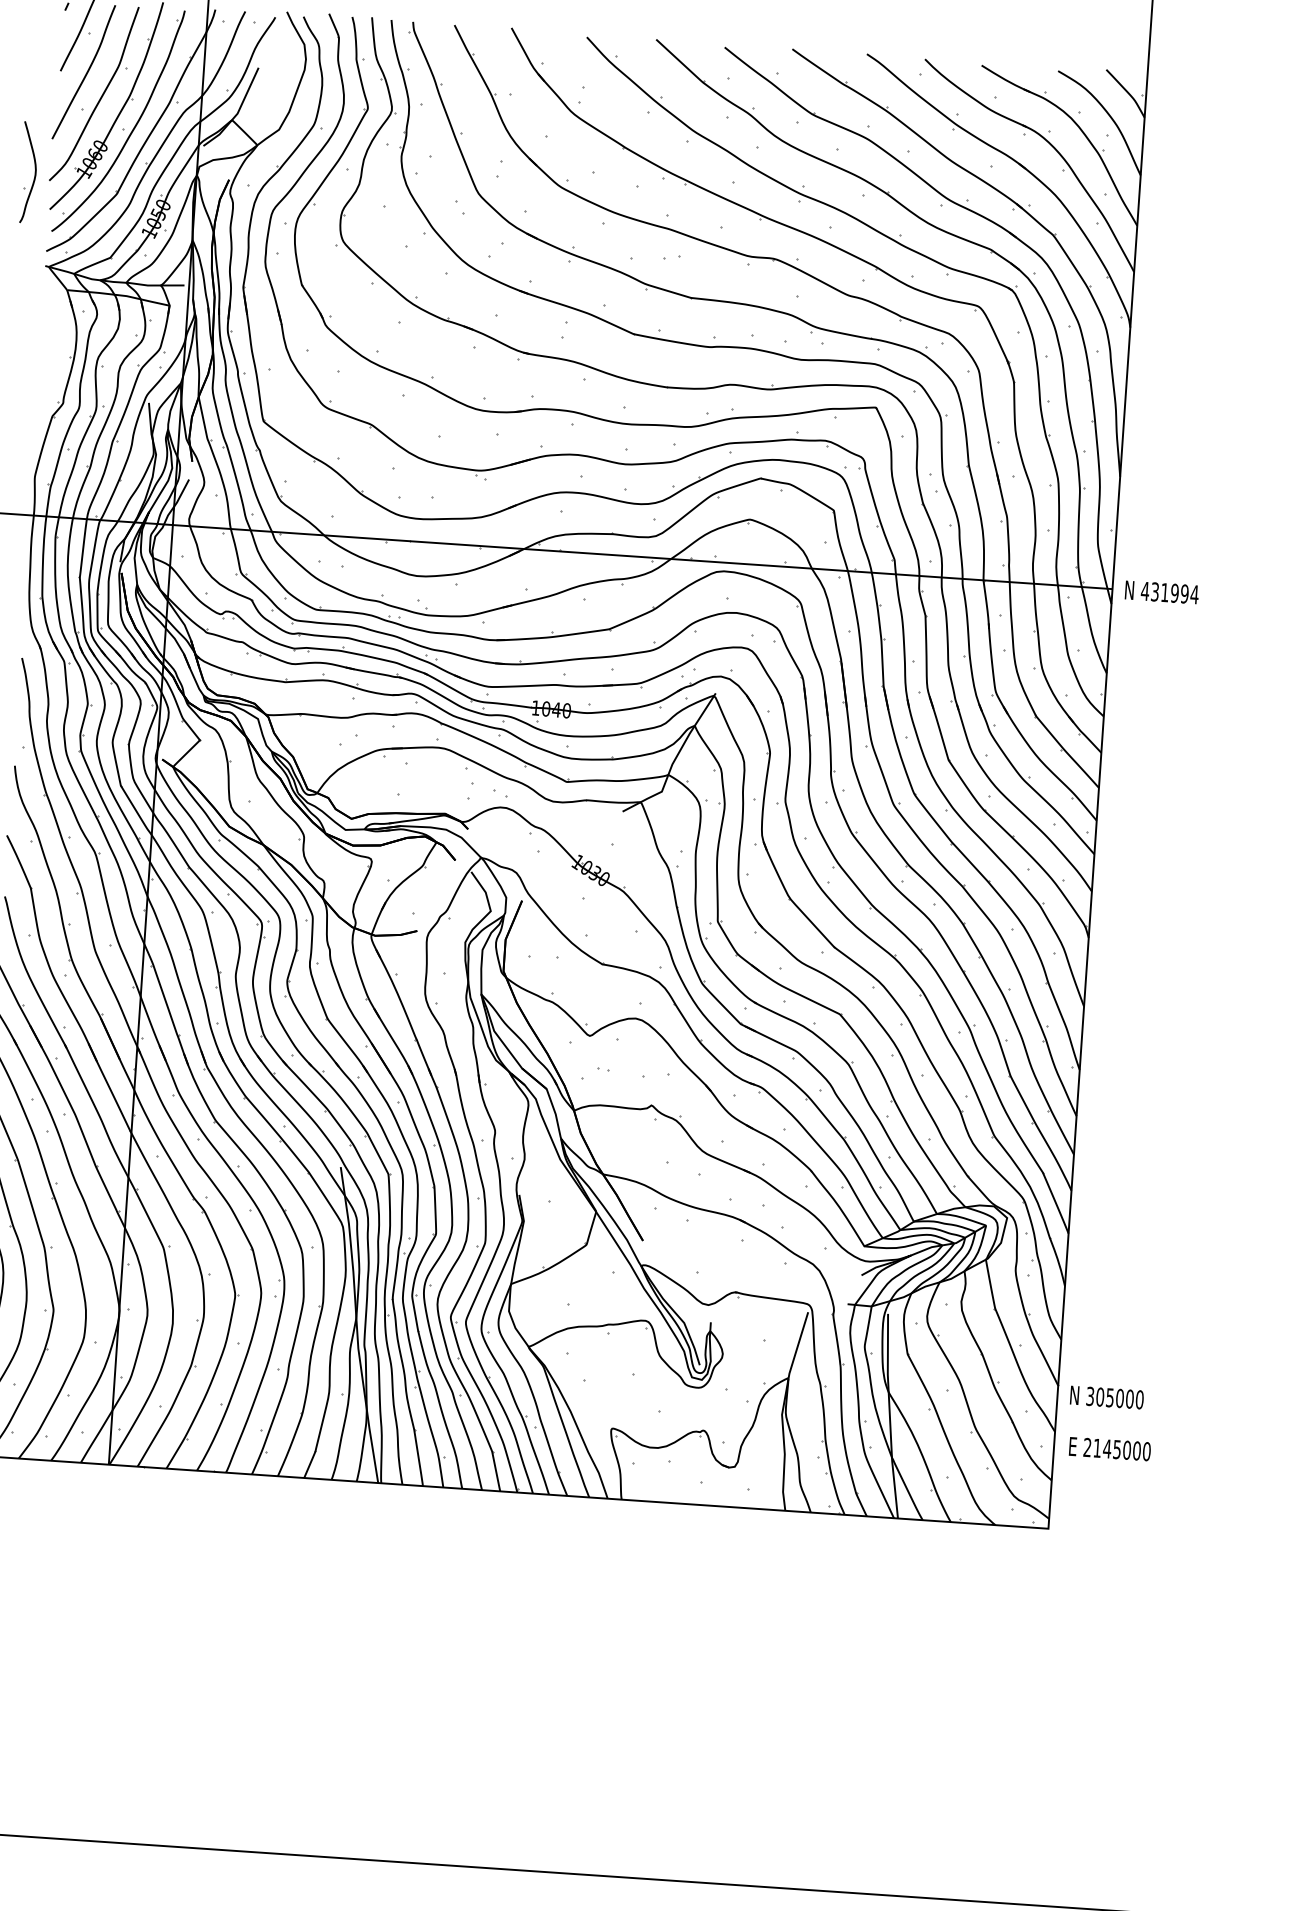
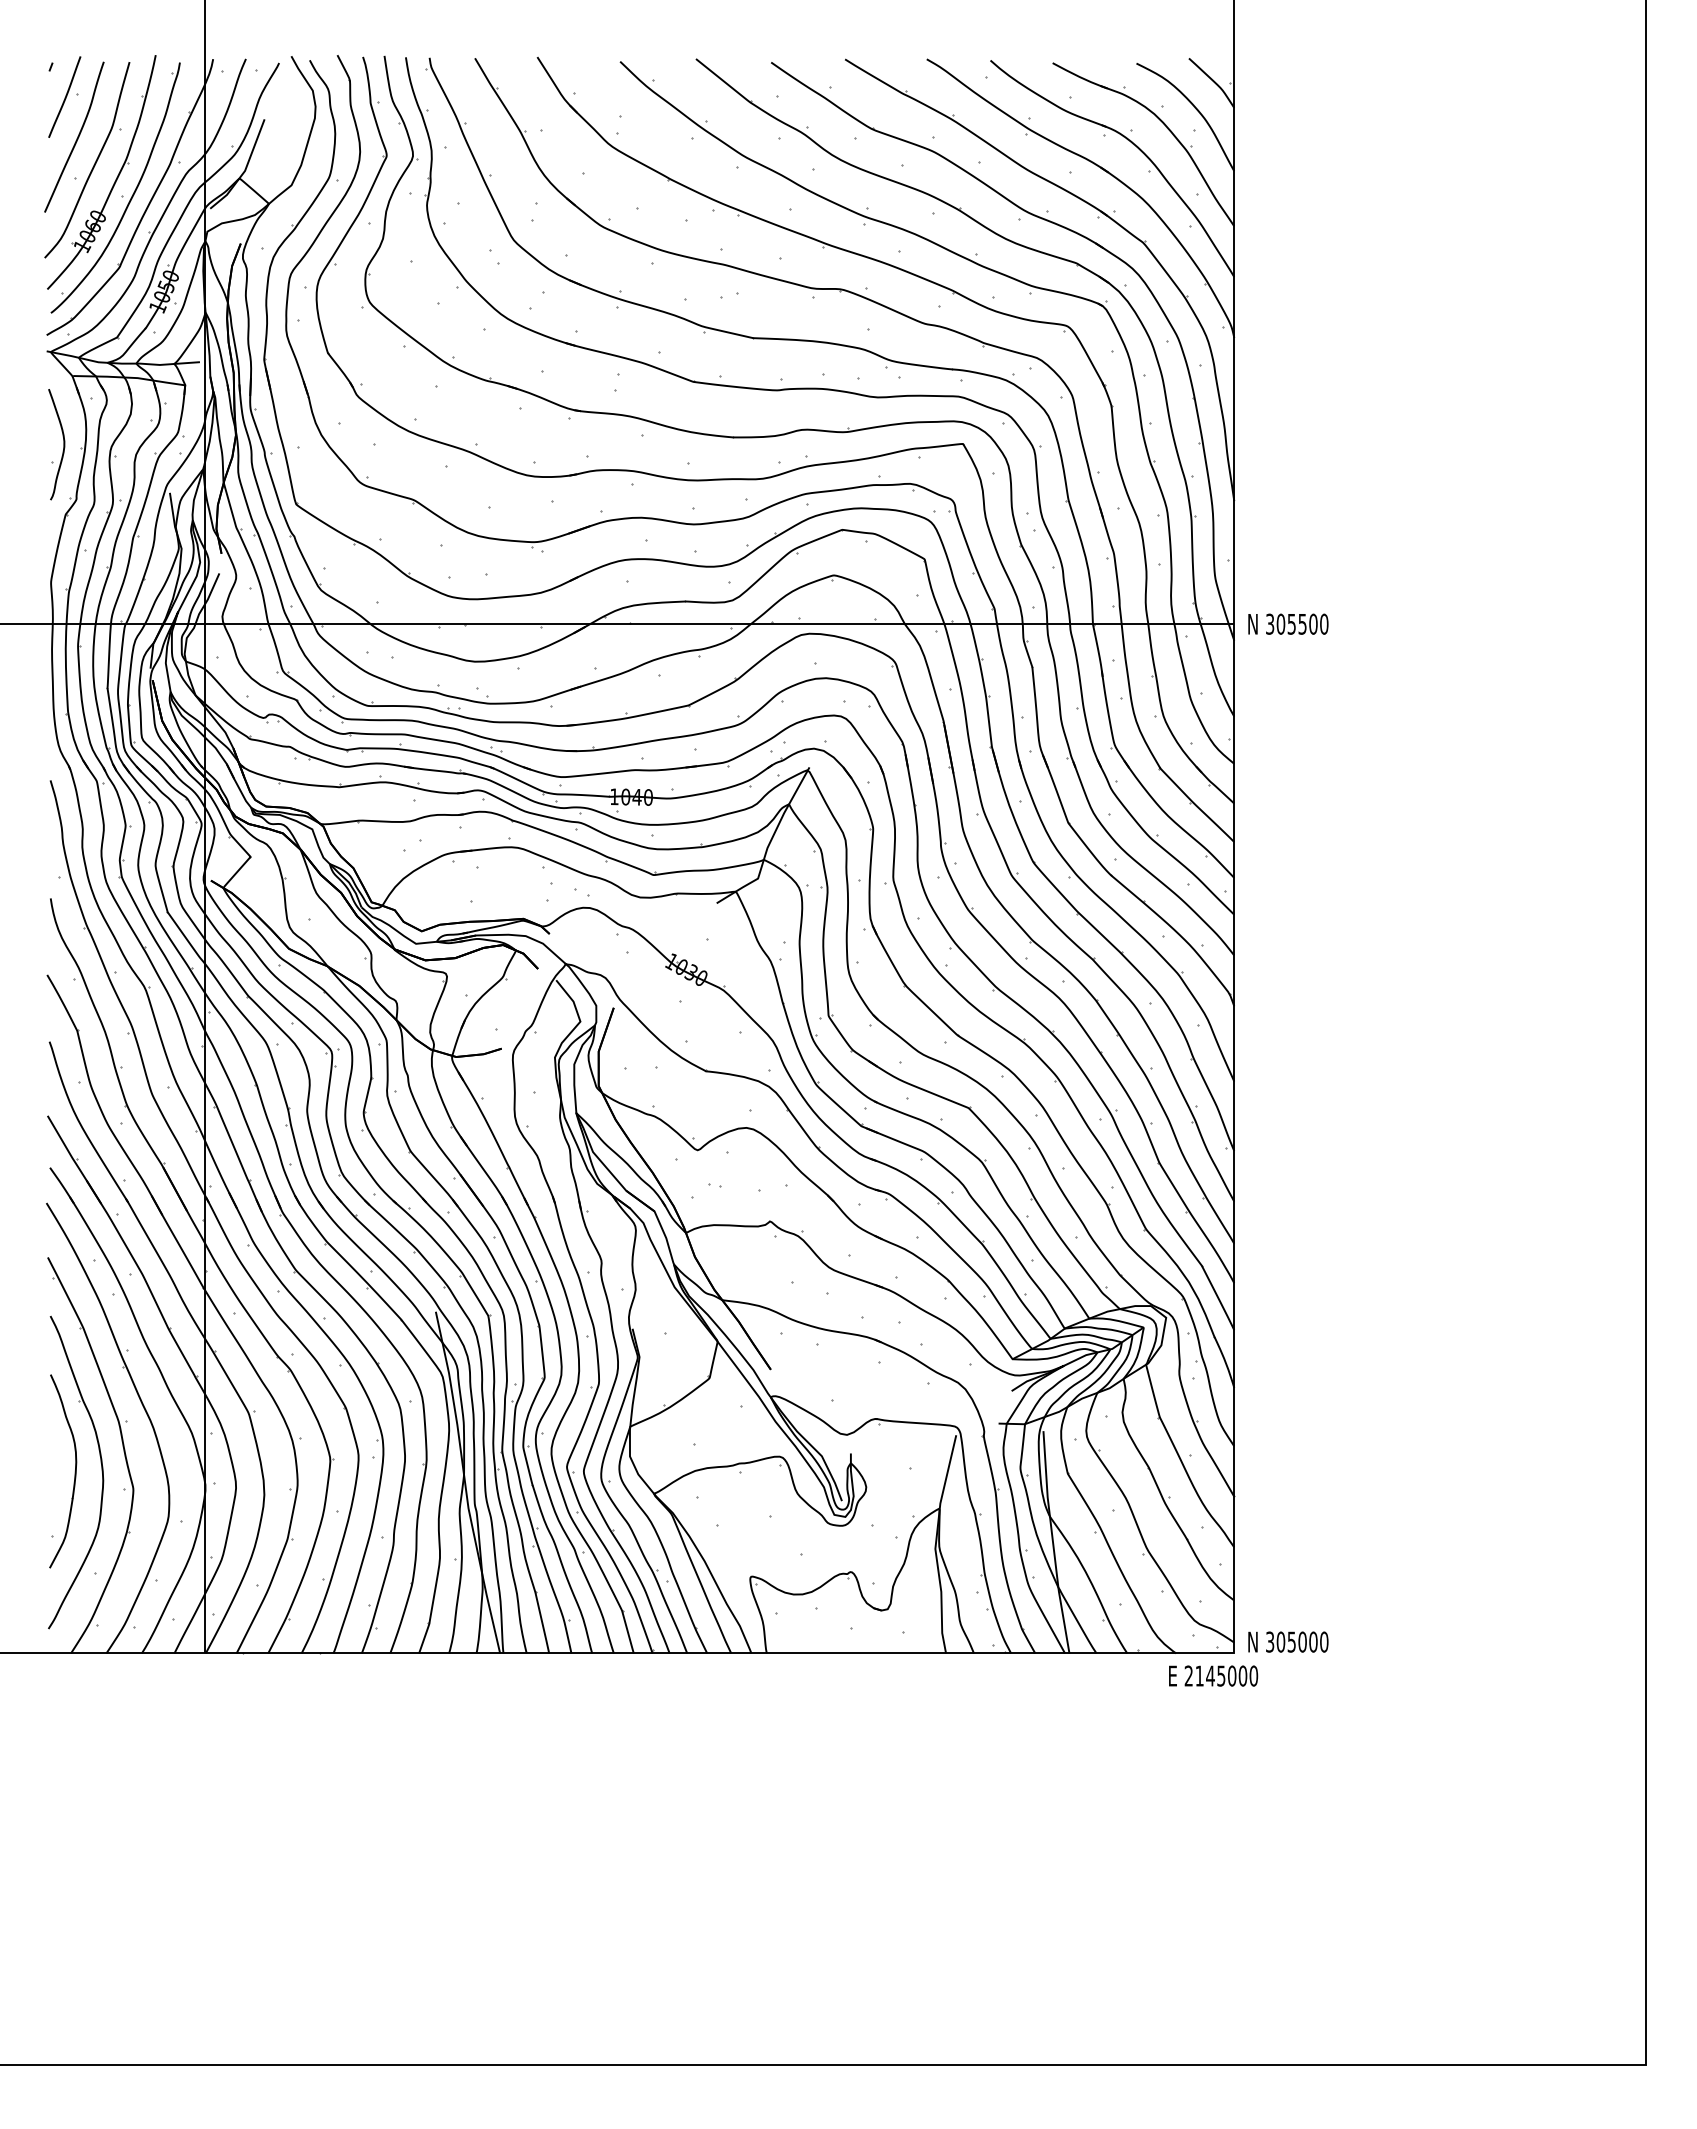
part: (34, 172) -> (63, 444), moved
text: (1169, 592) -> (1296, 623), 431994 -> 305500
text: (1107, 1397) -> (1288, 1641), moved
text: (1110, 1448) -> (1213, 1675), moved

